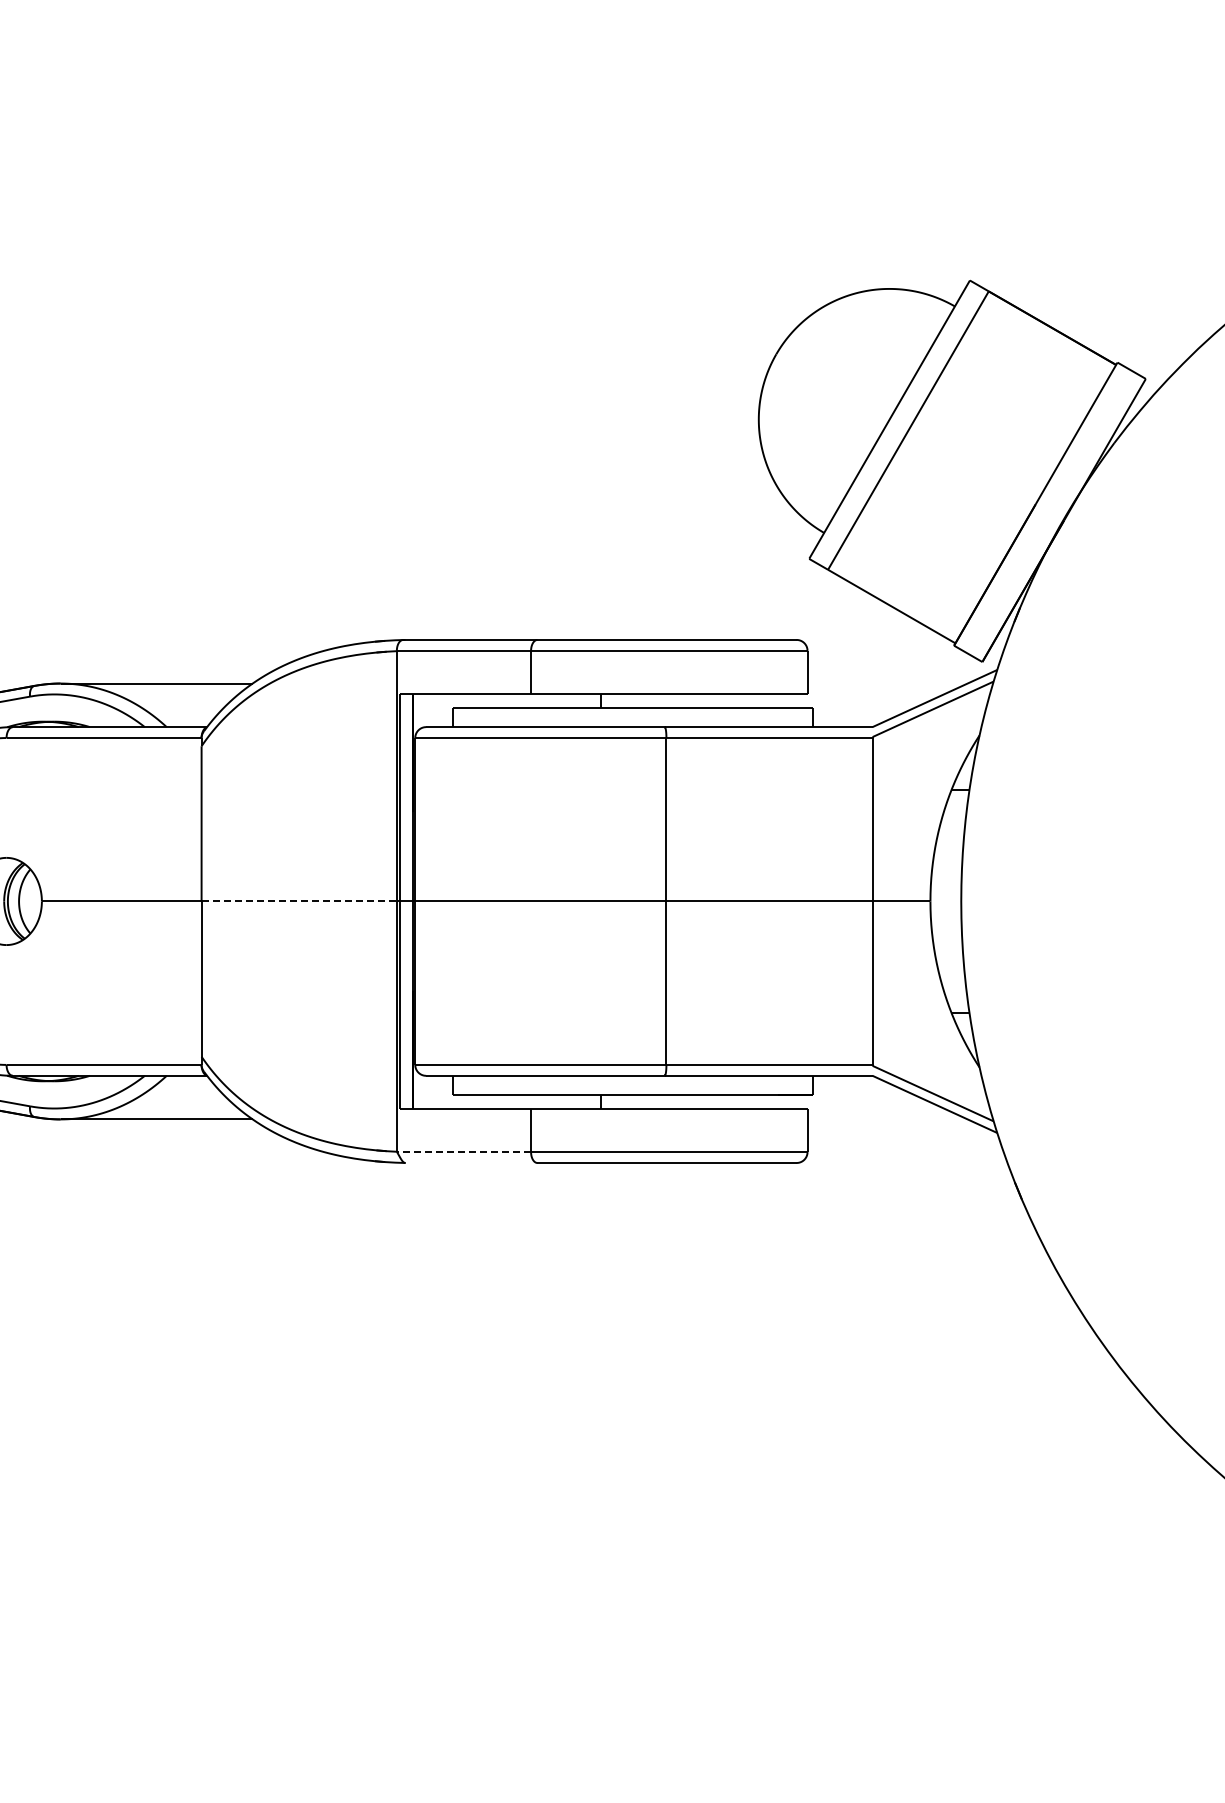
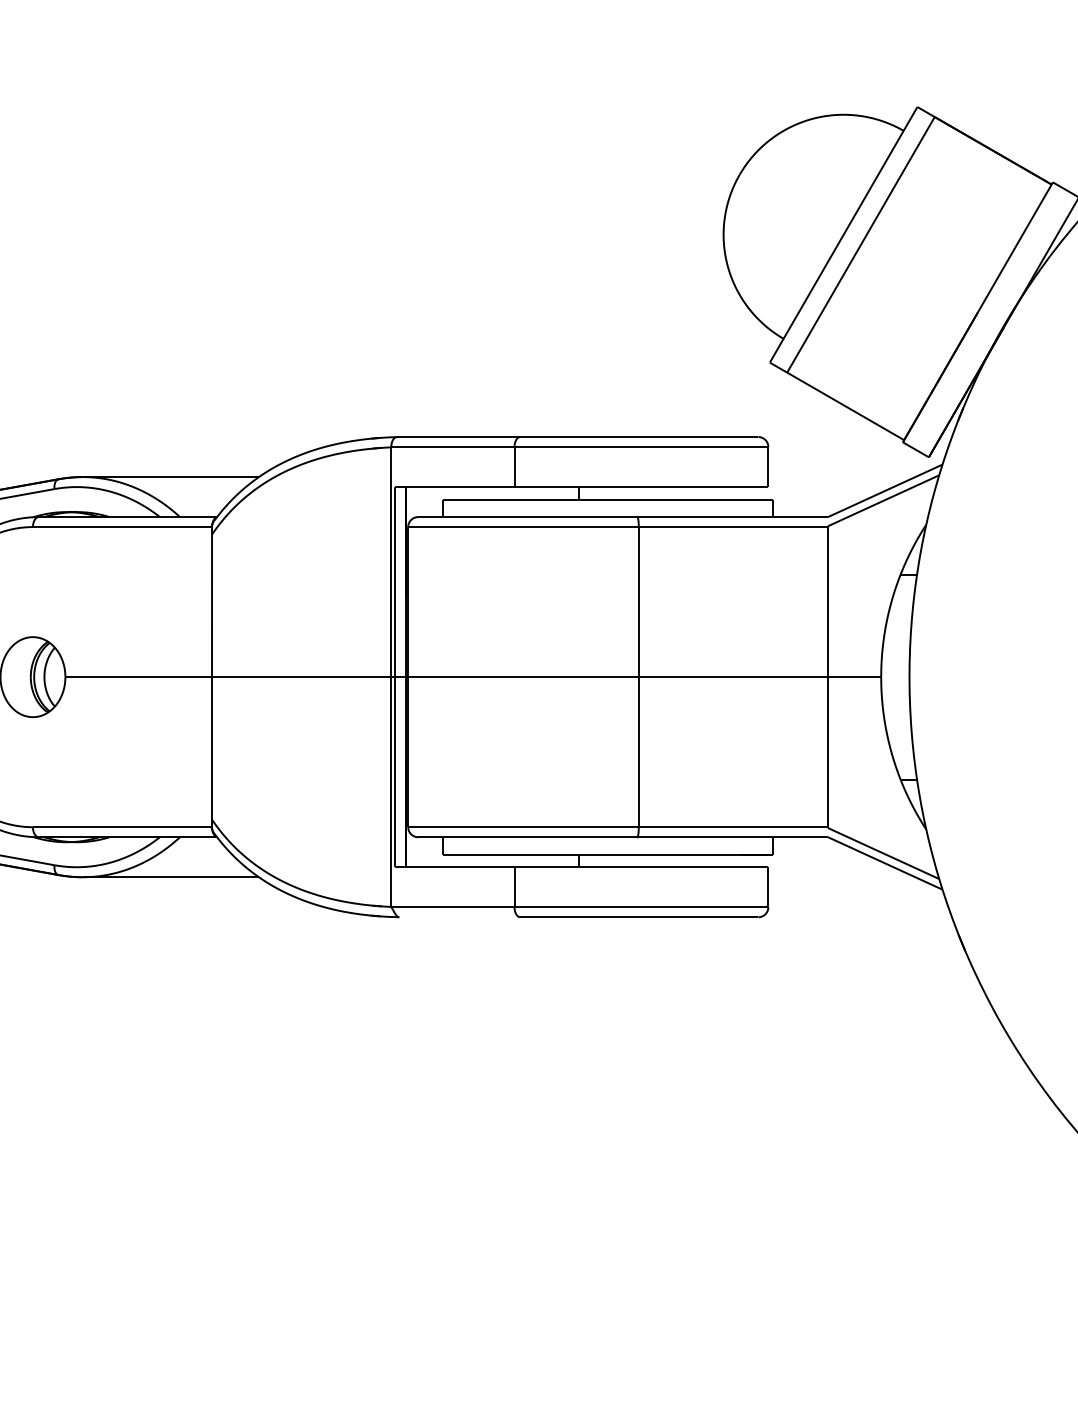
line: (299, 901) -> (301, 677), dashed -> solid
line: (463, 1152) -> (452, 907), dashed -> solid

